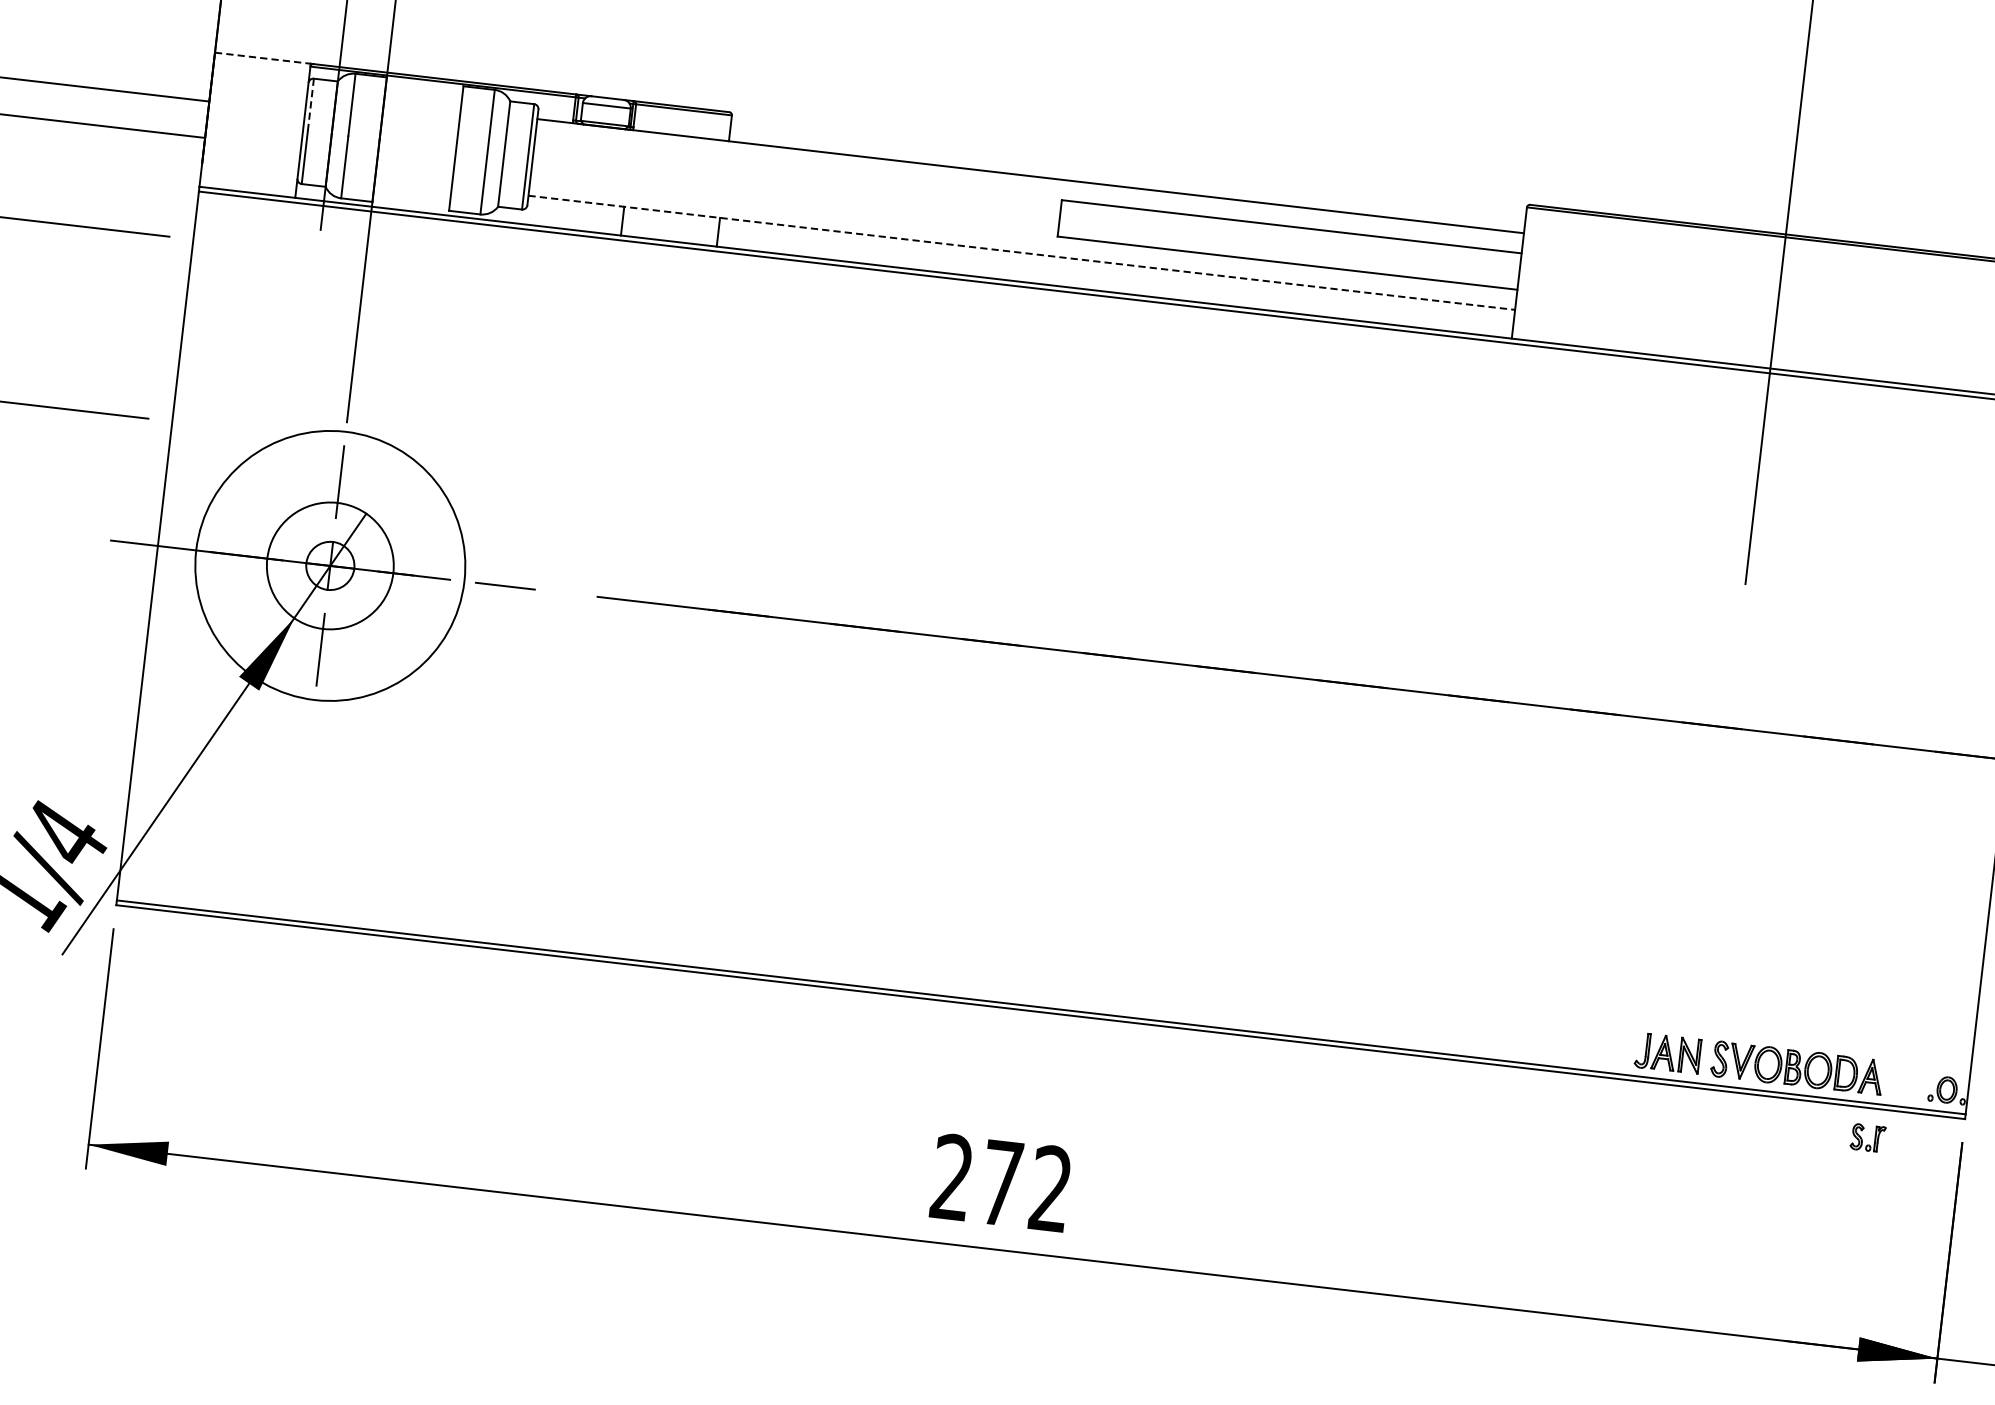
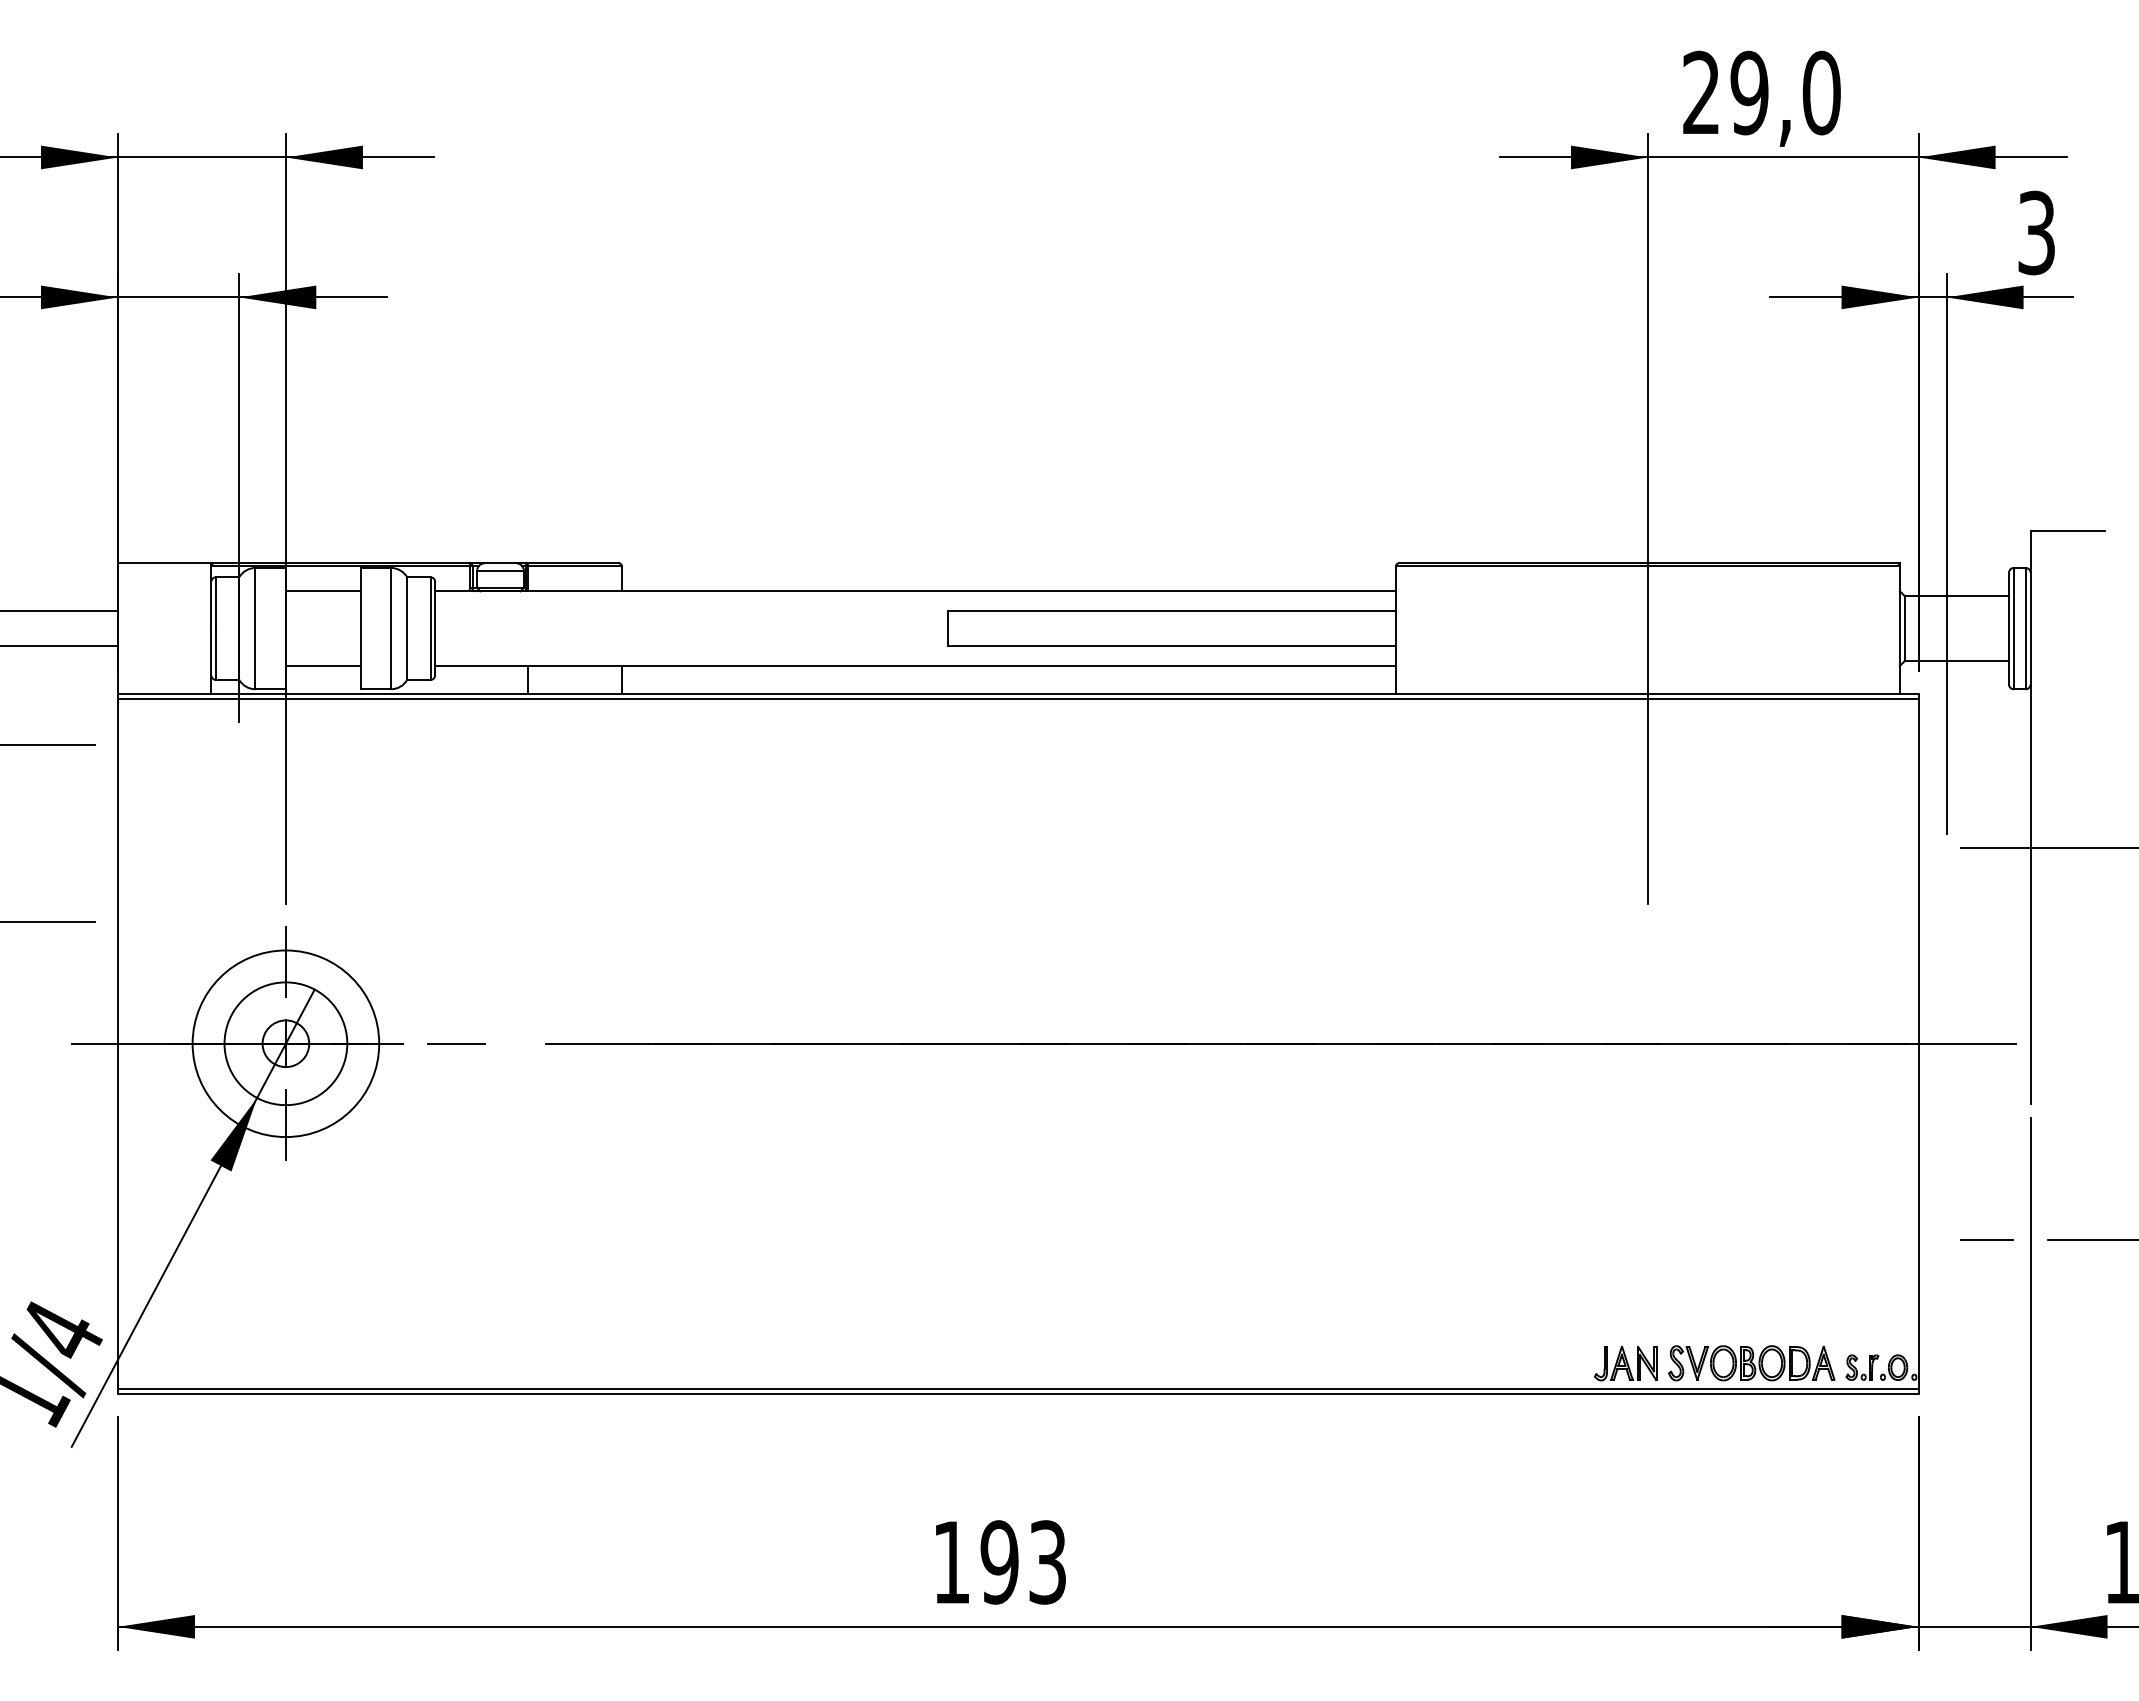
line: (262, 58) -> (164, 563), dashed -> solid
line: (310, 104) -> (215, 602), dashed -> solid
line: (421, 105) -> (322, 591), added
line: (412, 181) -> (322, 665), added
line: (1022, 252) -> (916, 665), dashed -> solid
circle: (329, 565) -> (285, 1043), size x0.71
part: (1868, 1137) -> (1862, 1367), moved
text: (1001, 1183) -> (999, 1562), 272 -> 193

